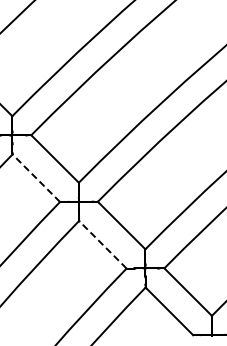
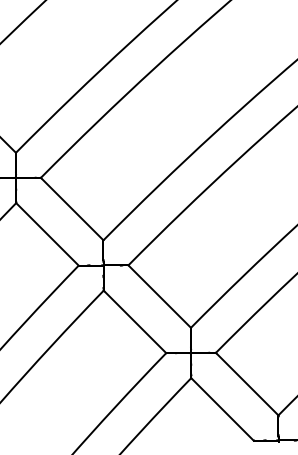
line: (36, 178) -> (47, 234), dashed -> solid
line: (102, 244) -> (134, 321), dashed -> solid

